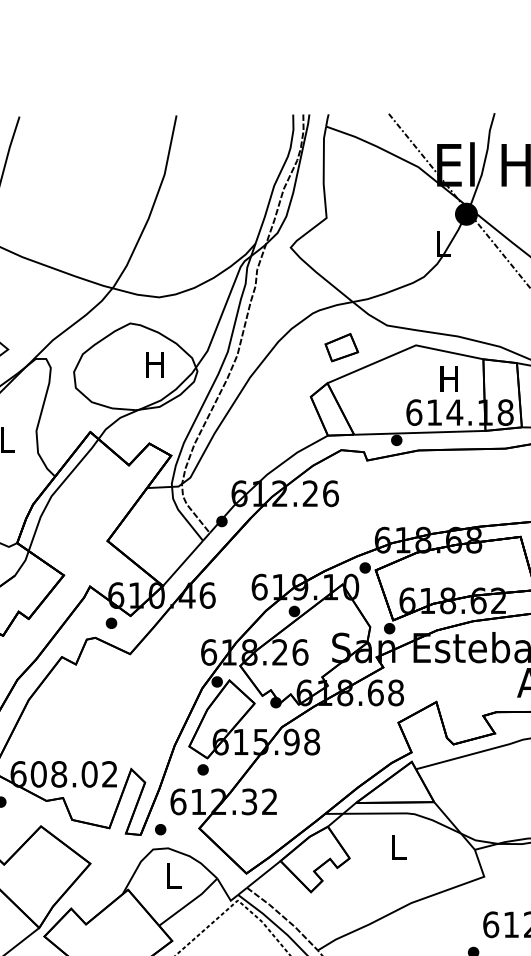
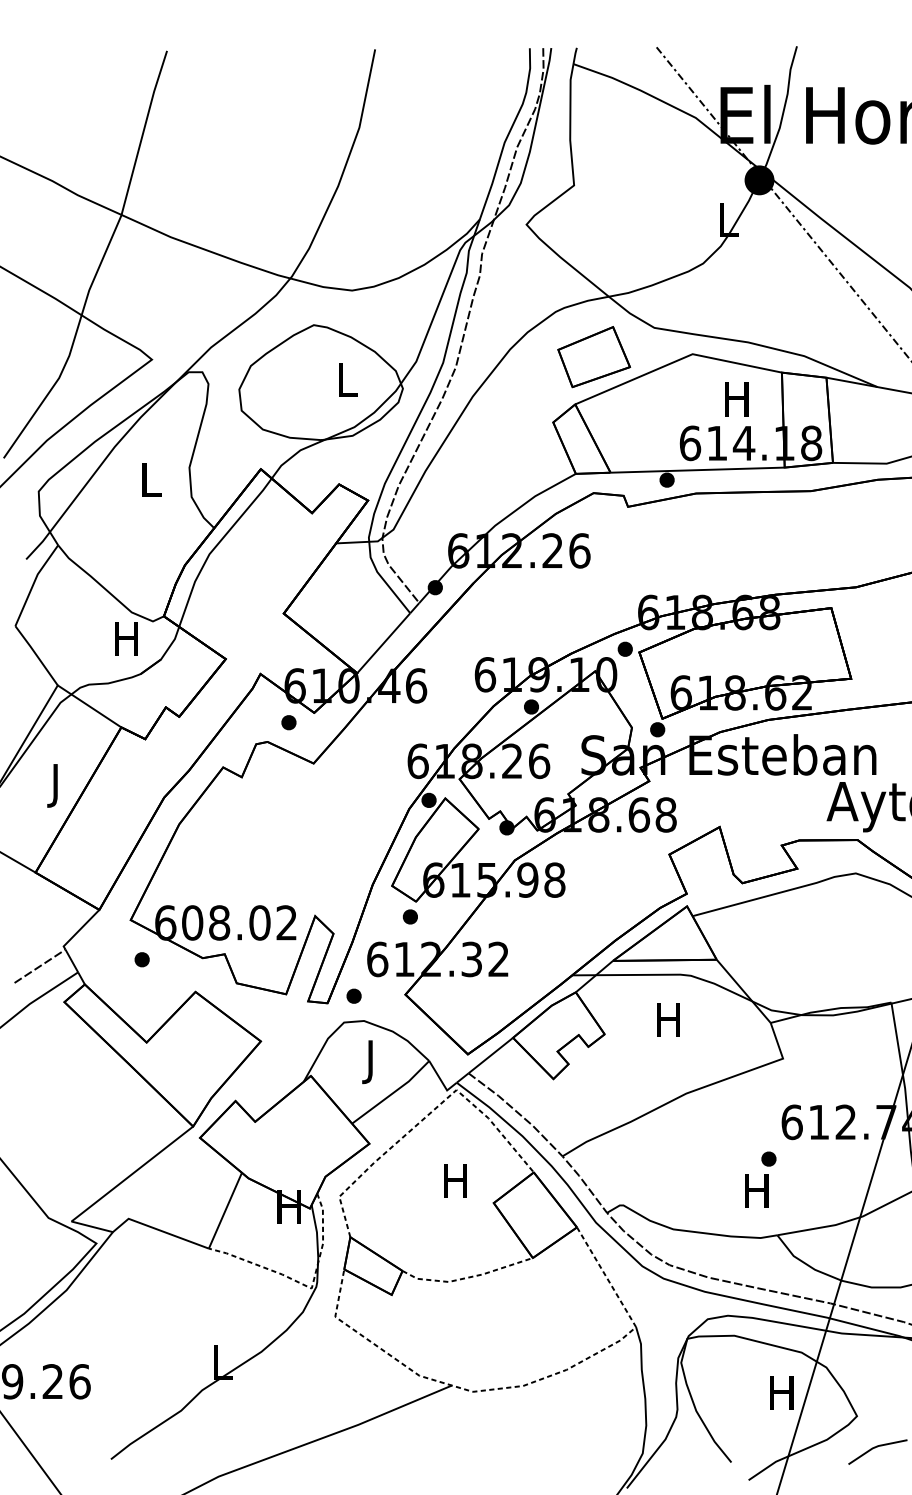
part: (341, 347) -> (594, 357), size x1.67
text: (154, 364) -> (346, 379), H -> L
text: (397, 847) -> (668, 1019), L -> H
text: (173, 879) -> (371, 1062), L -> J

